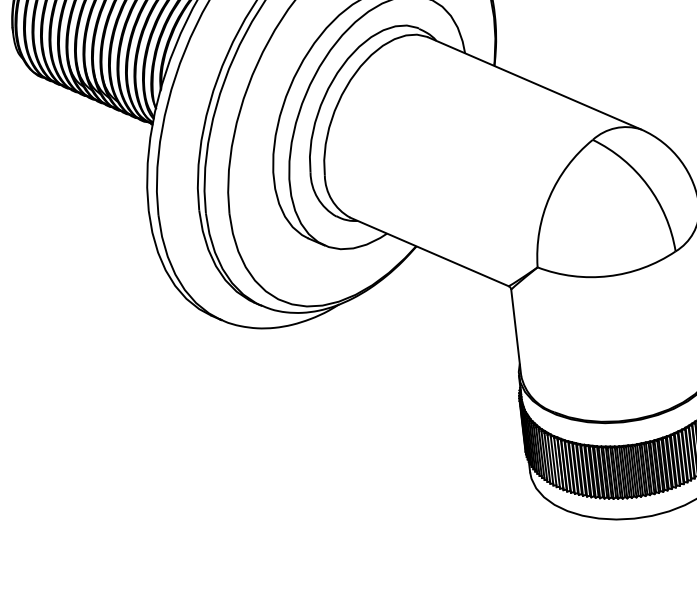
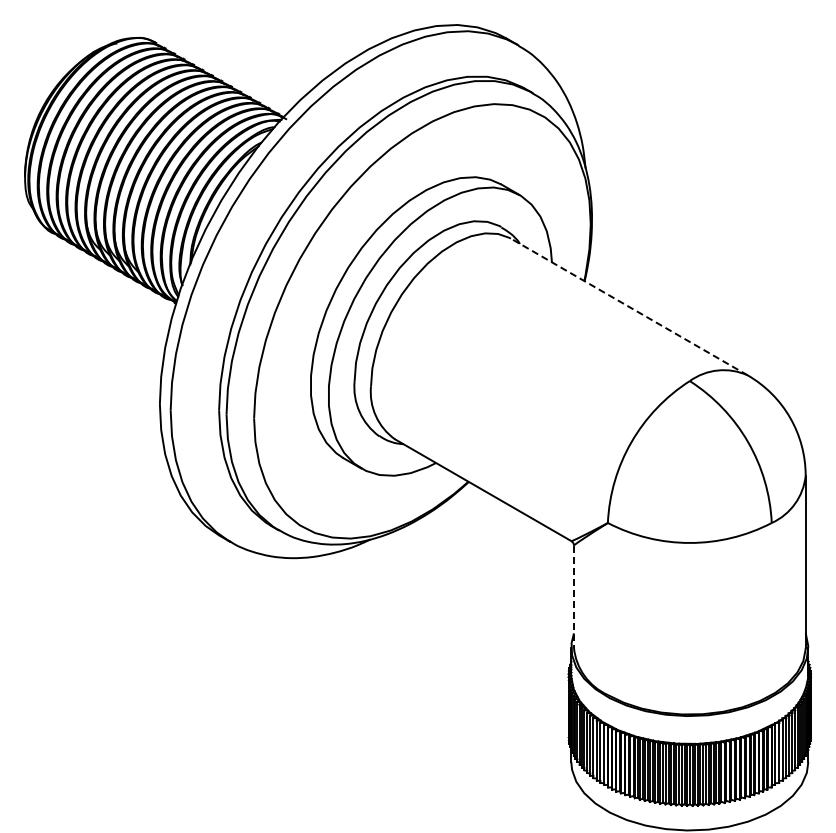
line: (534, 83) -> (629, 307), solid -> dashed
line: (515, 333) -> (573, 597), solid -> dashed

